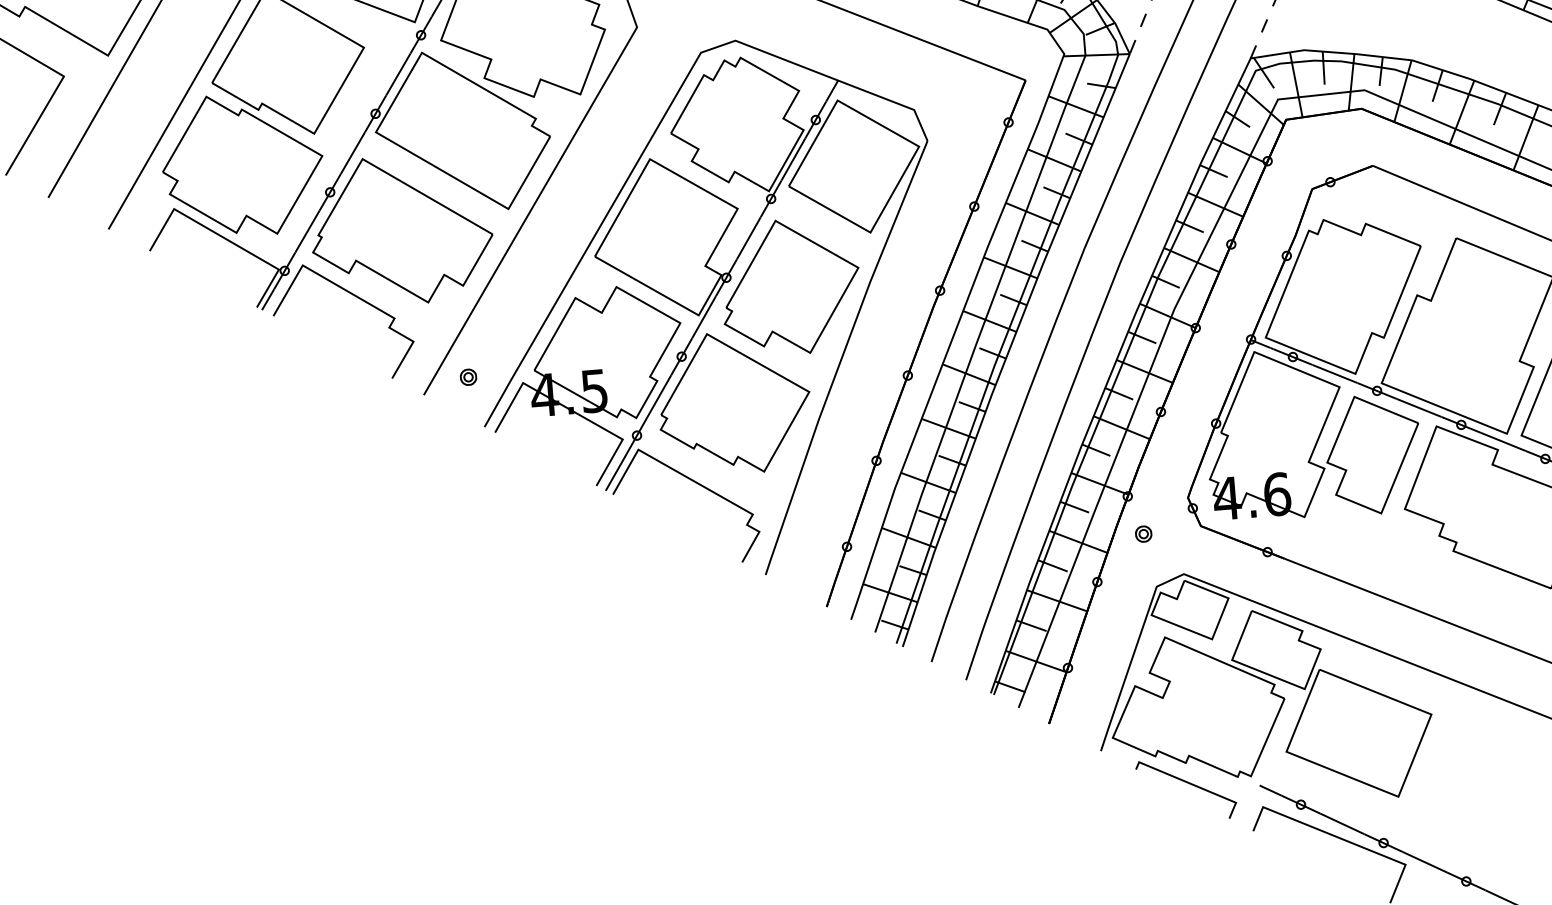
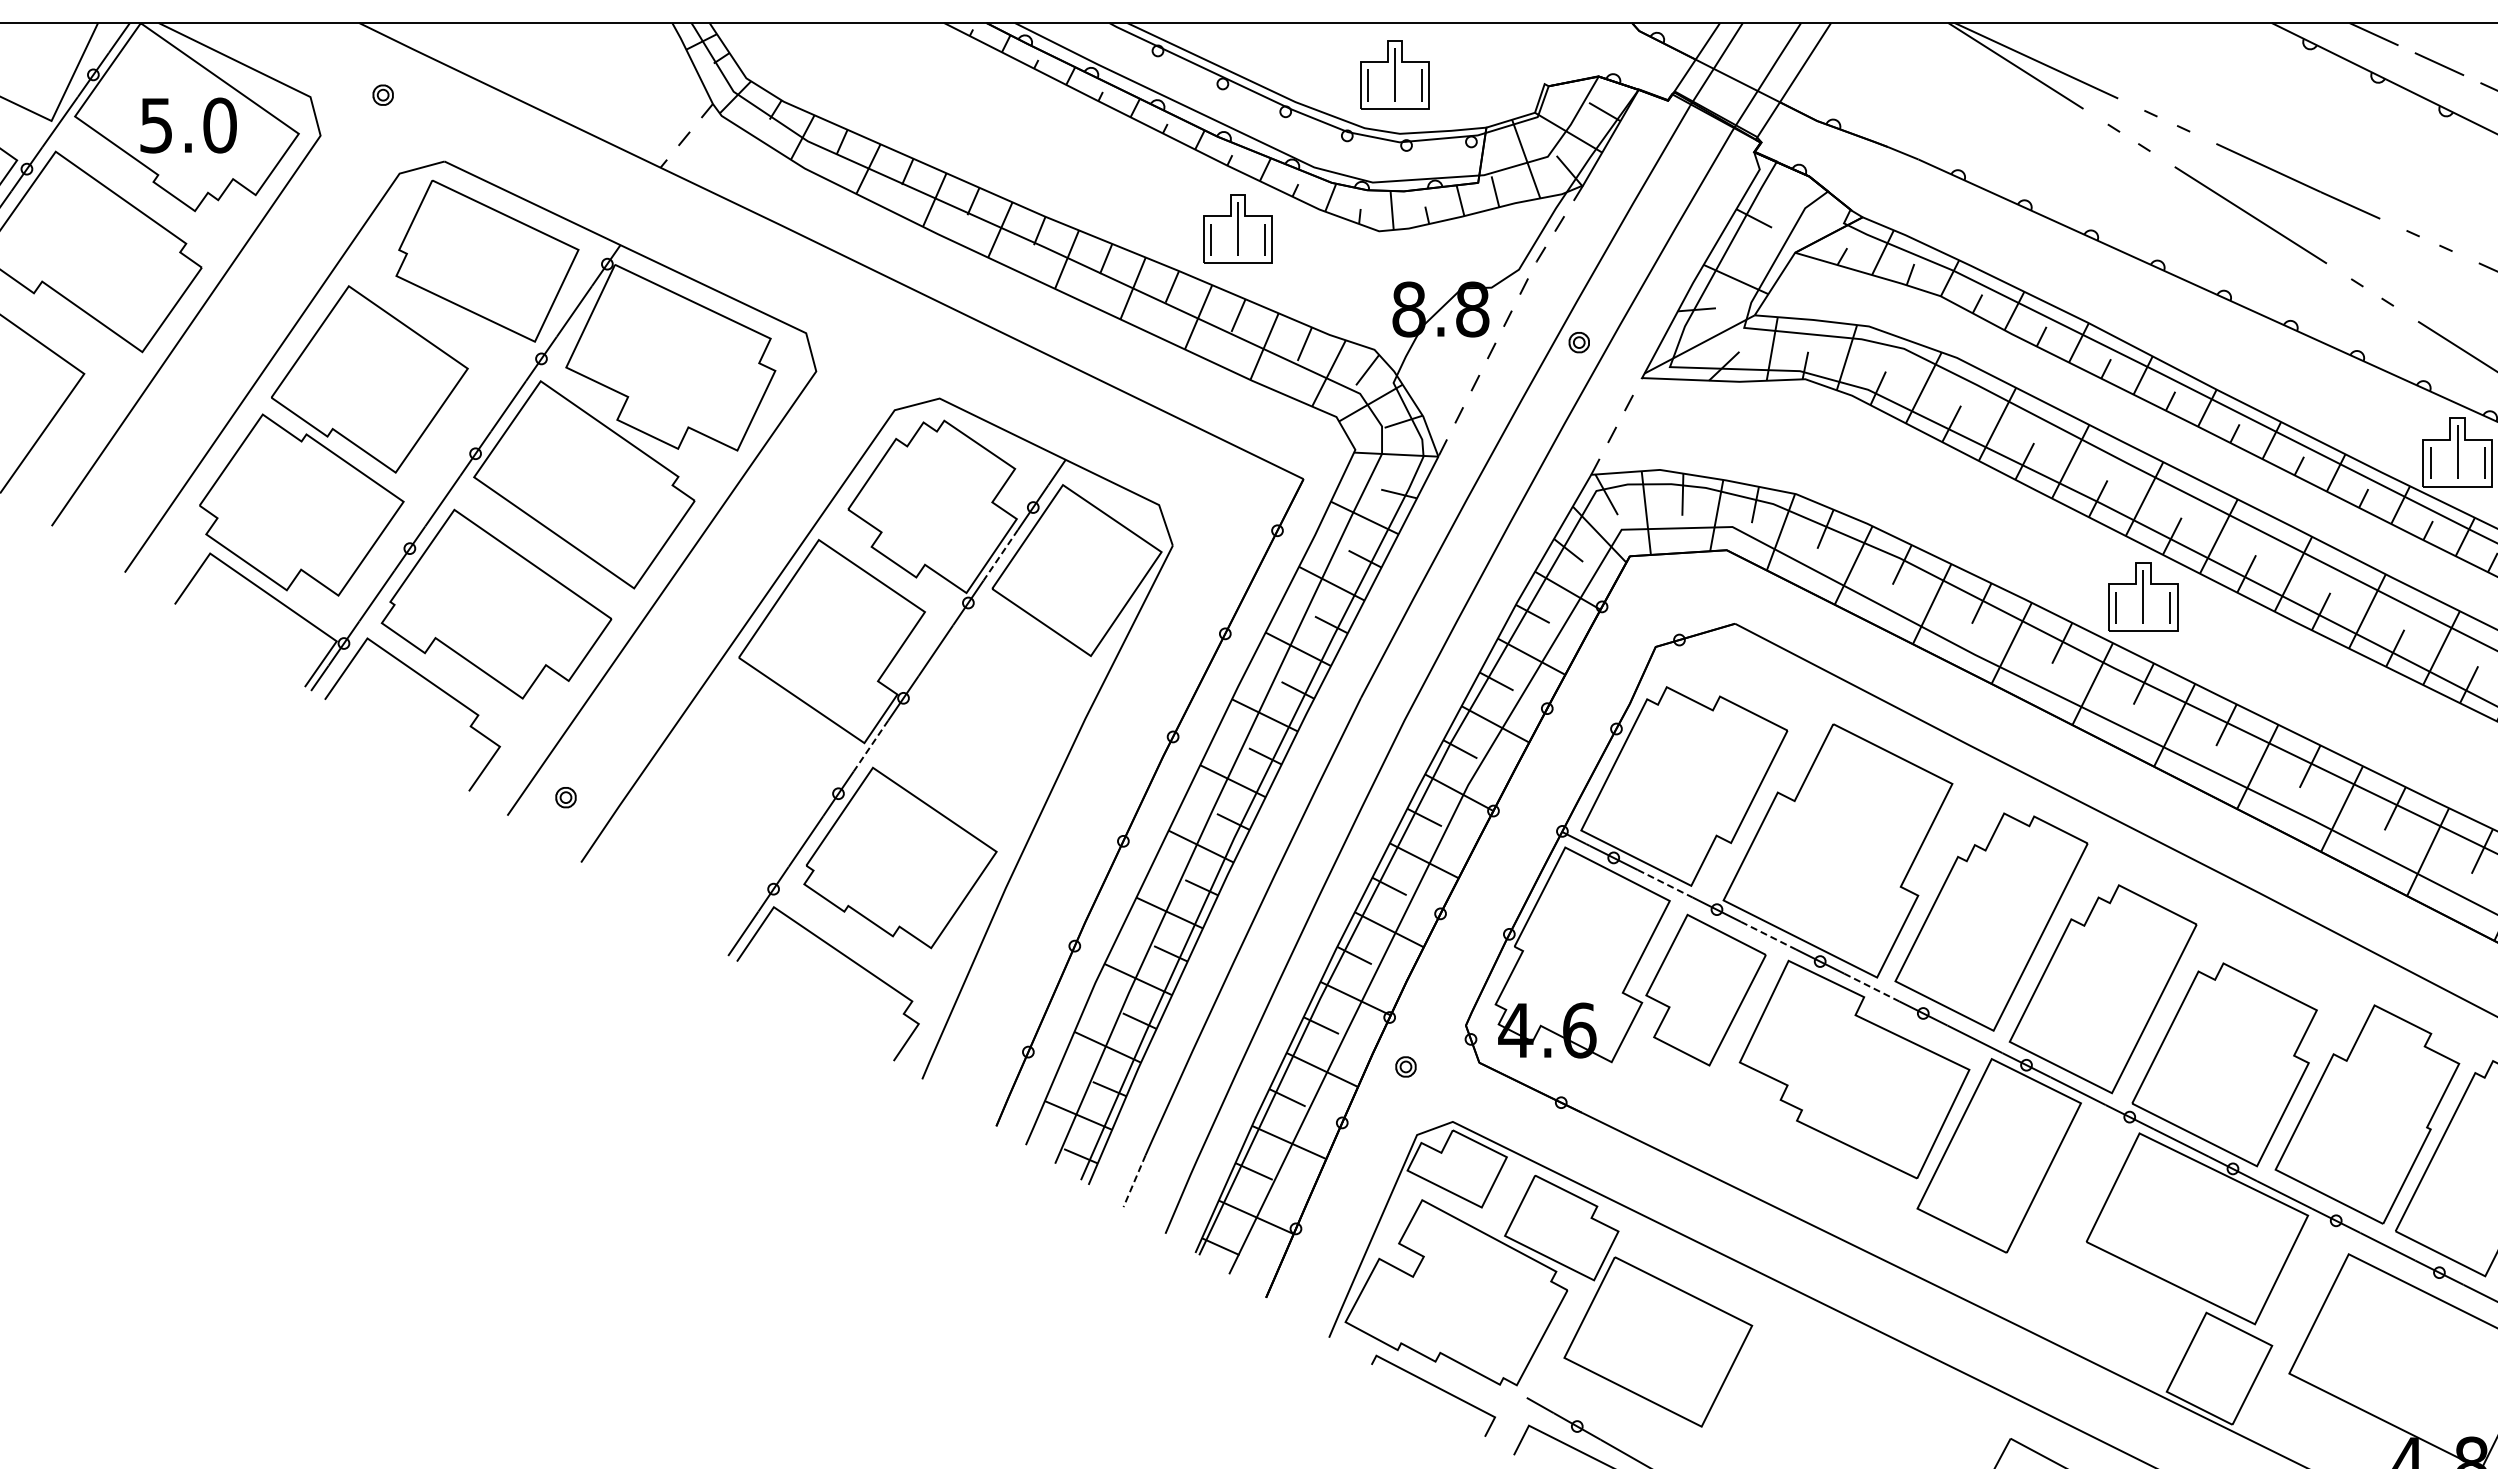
line: (793, 159) -> (1000, 555), solid -> dashed
part: (790, 286) -> (983, 716), removed
line: (704, 317) -> (871, 746), solid -> dashed
line: (1335, 373) -> (1665, 883), solid -> dashed
part: (588, 387) -> (717, 822), removed
line: (1419, 407) -> (1768, 935), solid -> dashed
line: (1503, 441) -> (1871, 987), solid -> dashed
line: (938, 641) -> (1134, 1181), solid -> dashed

